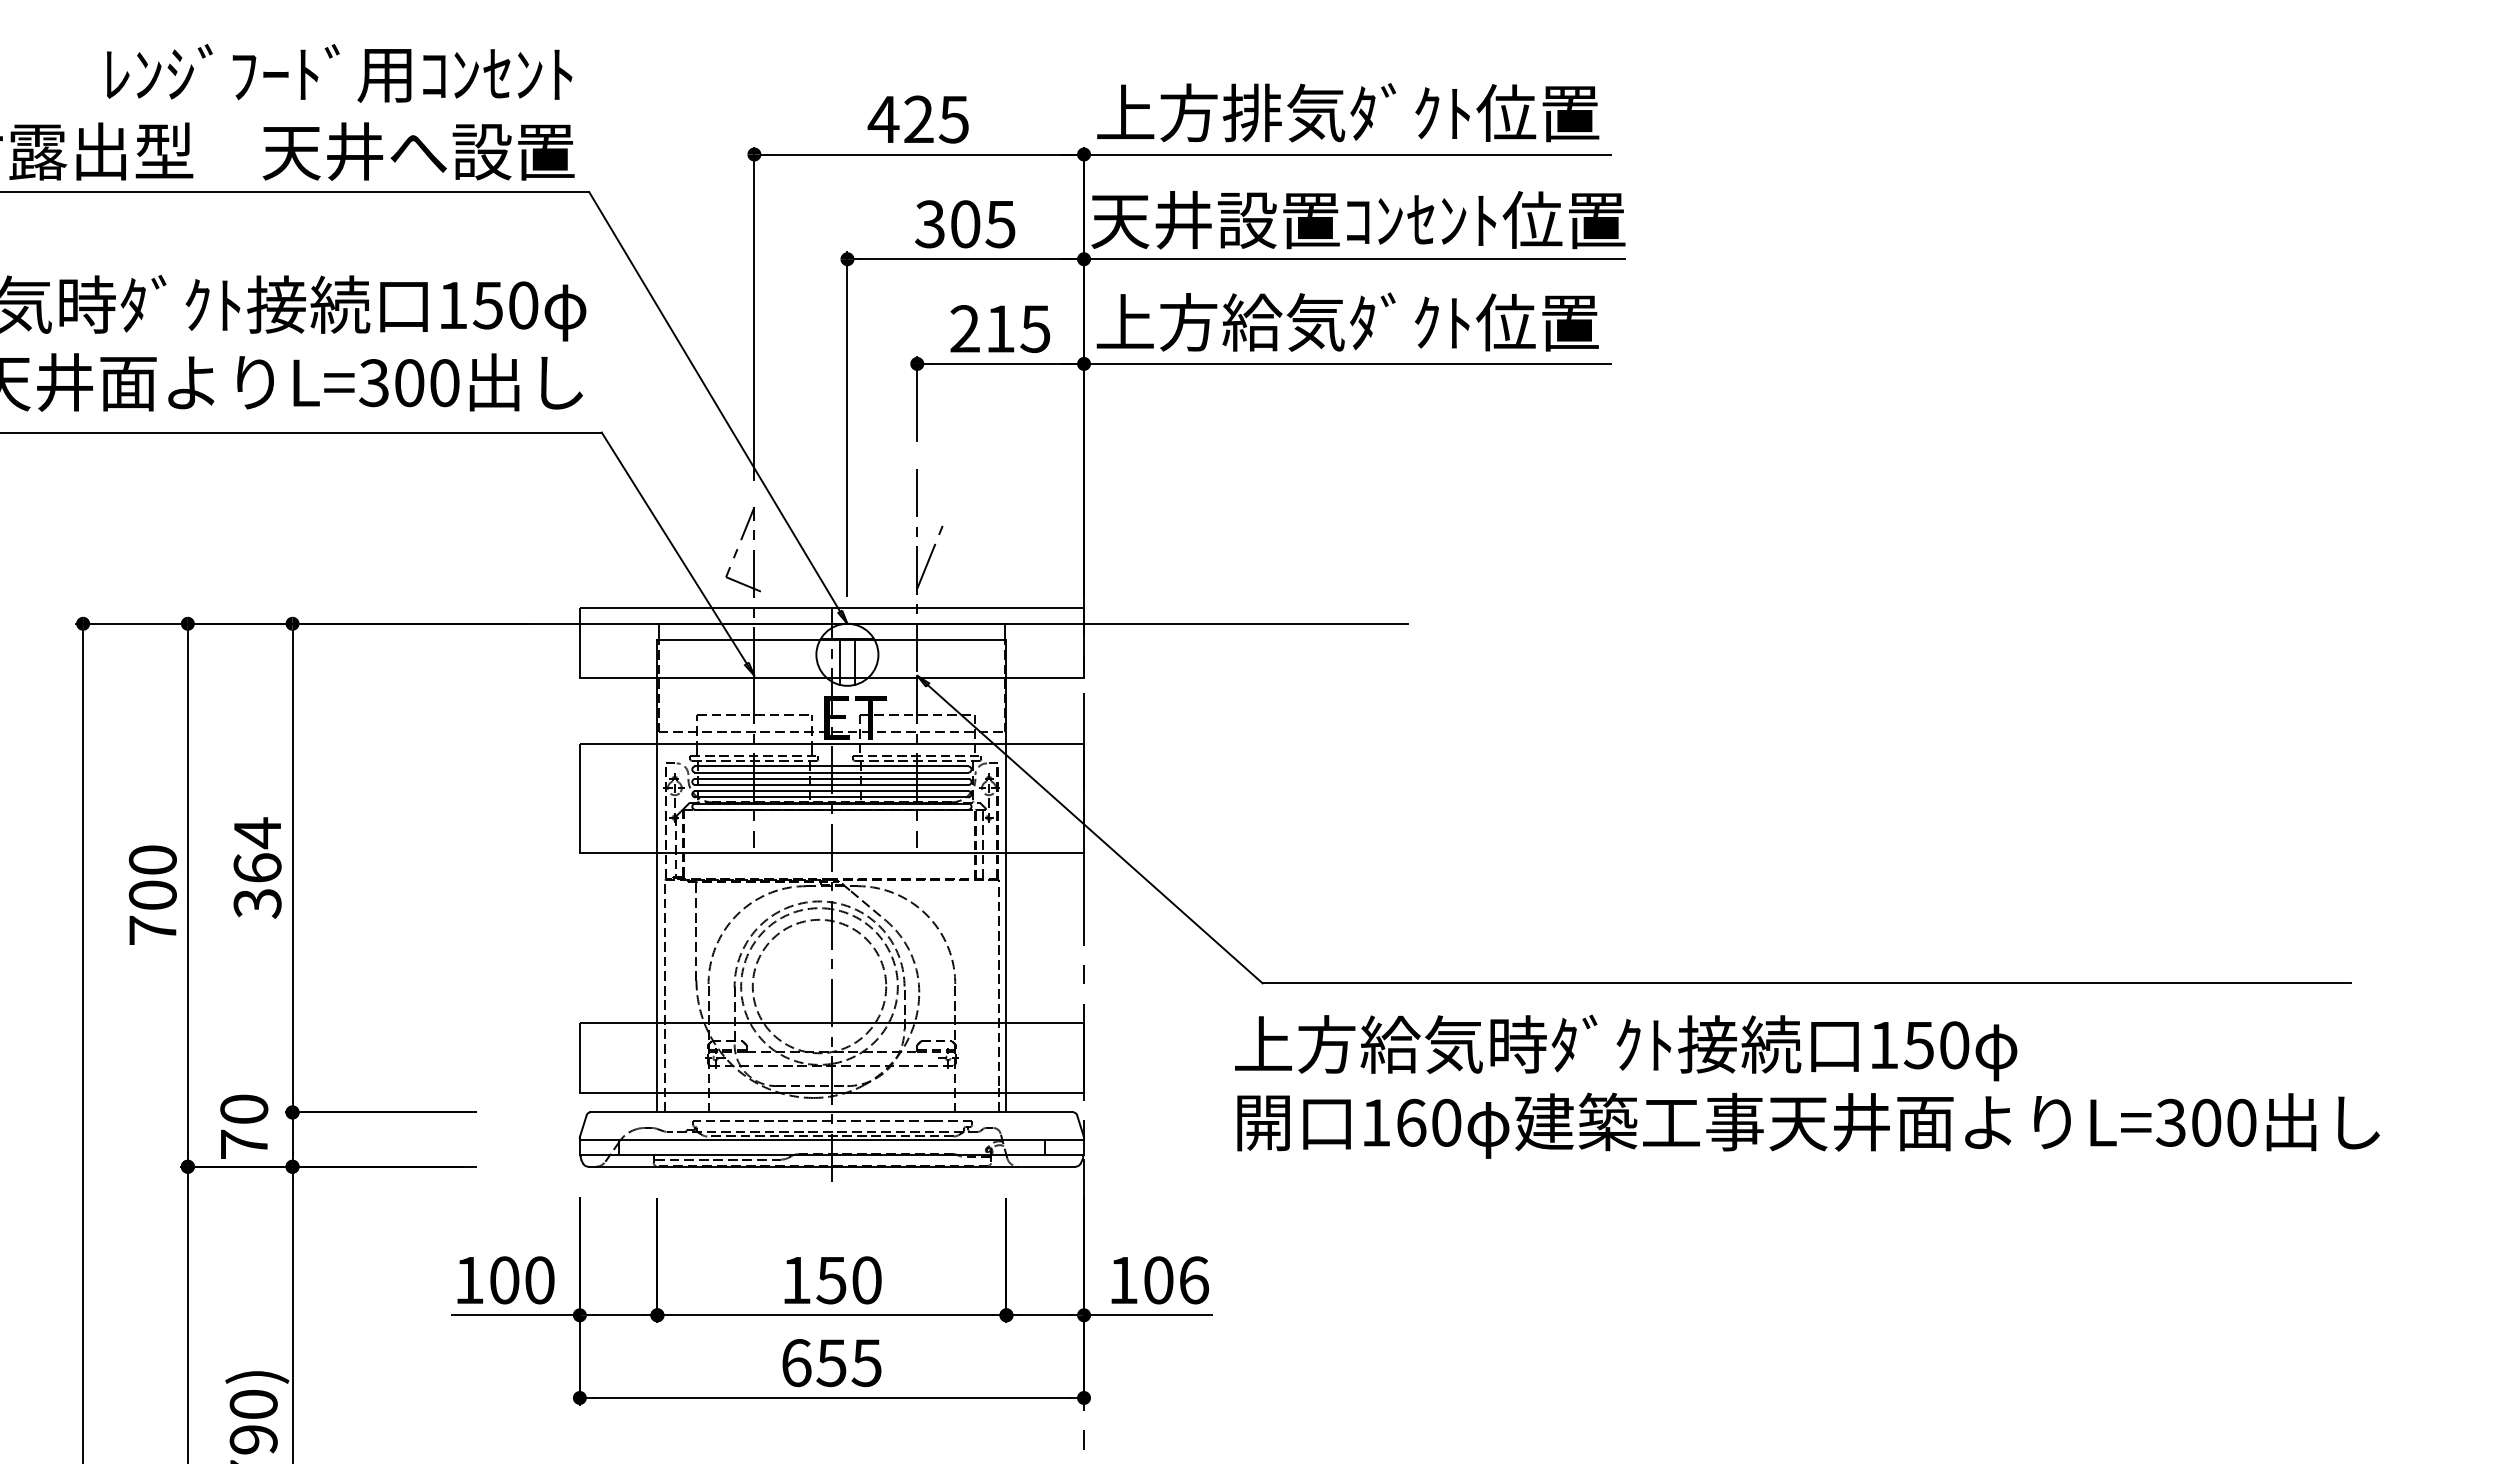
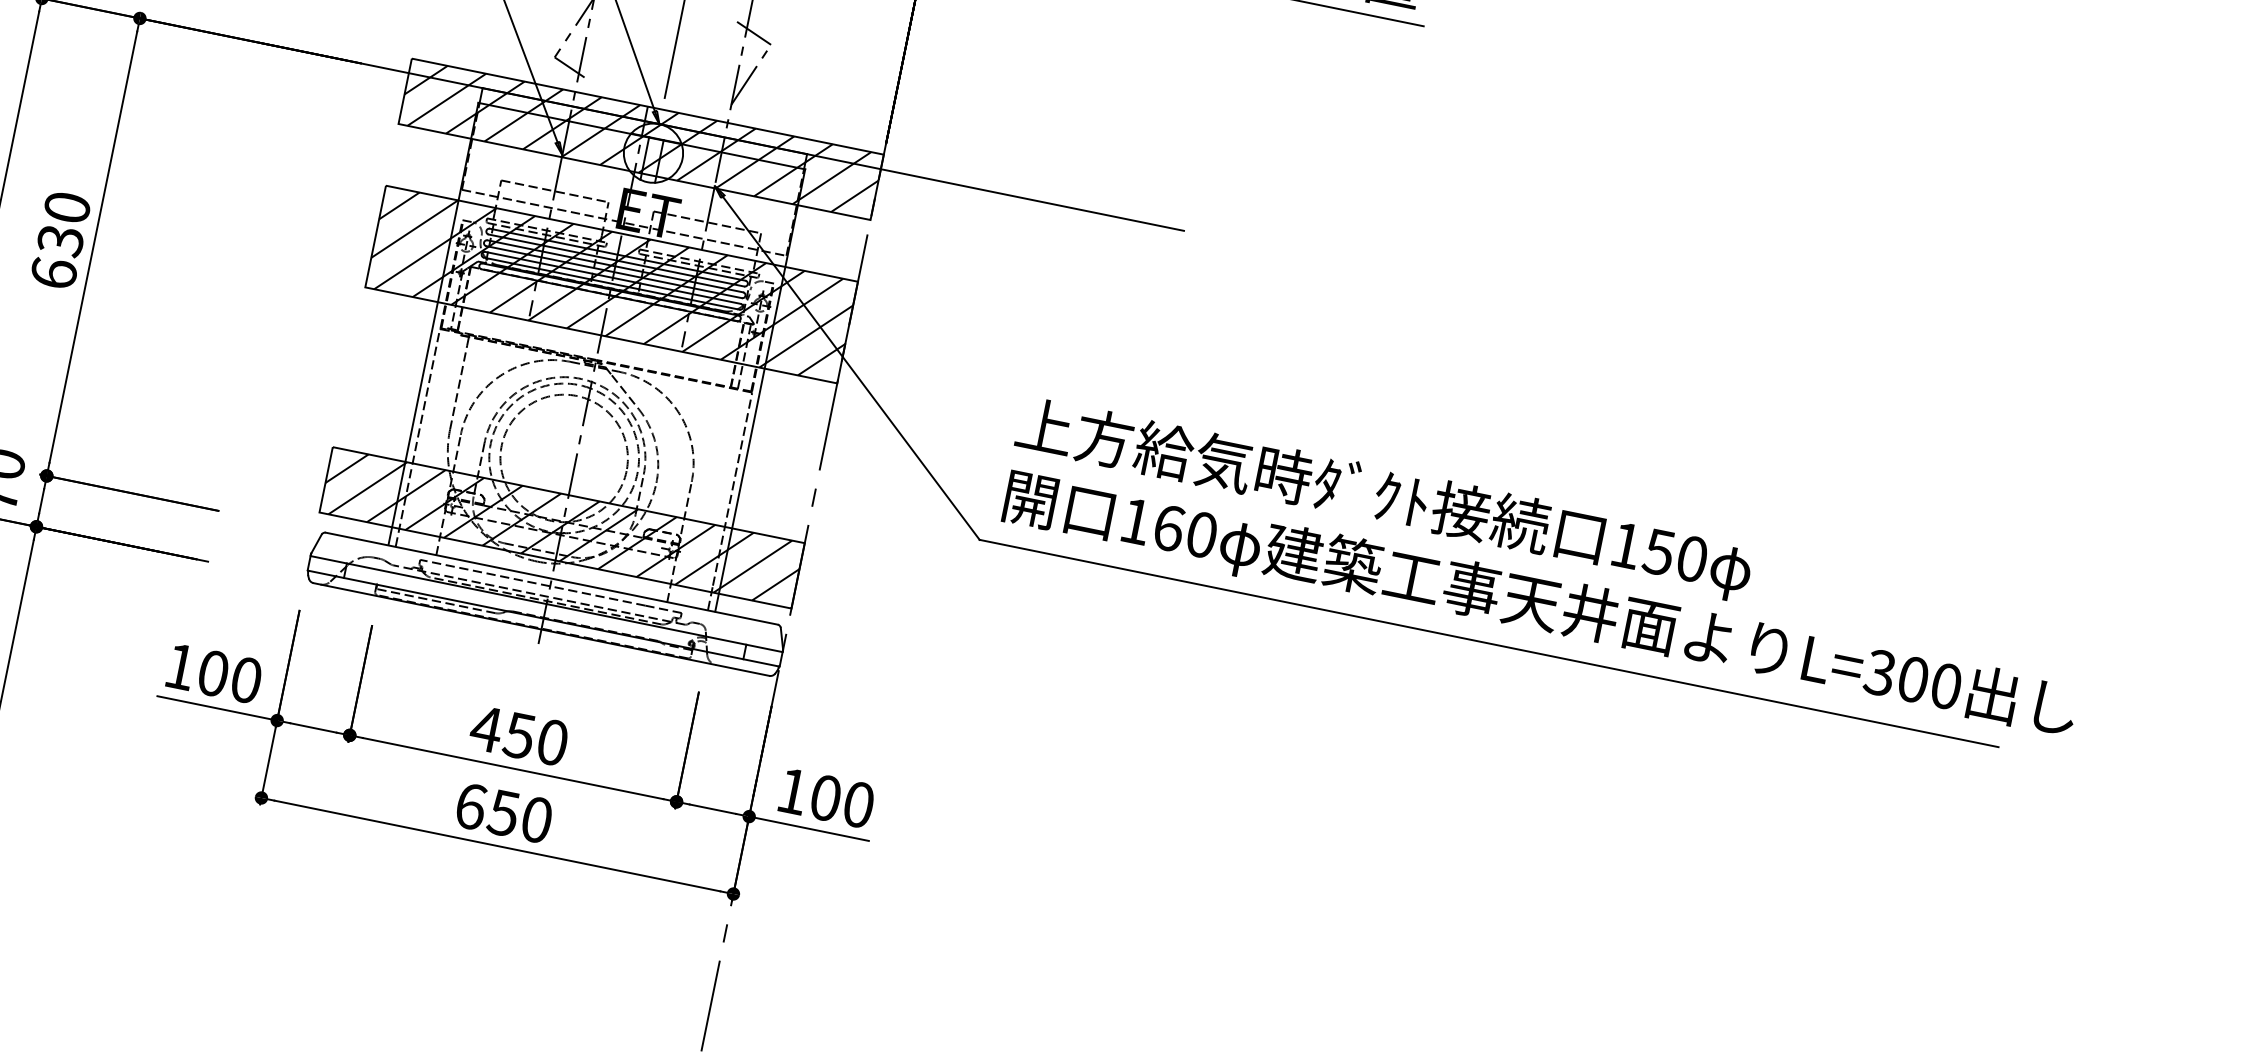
line: (925, 510) -> (754, 32), added
hatch: (831, 643) -> (640, 139), added
hatch: (831, 798) -> (611, 284), added
text: (257, 867) -> (60, 239), 364 -> 630
hatch: (831, 1058) -> (561, 528), added
text: (1807, 1086) -> (1546, 569), moved
text: (796, 1280) -> (486, 729), 150 -> 450
text: (1193, 1280) -> (858, 804), 106 -> 100
text: (866, 1363) -> (536, 820), 655 -> 650

